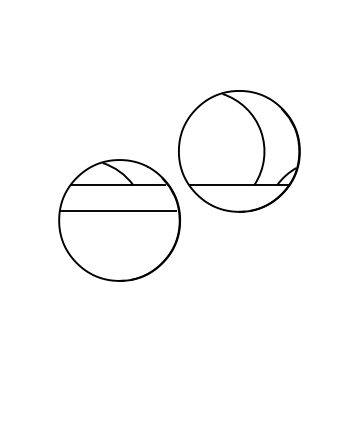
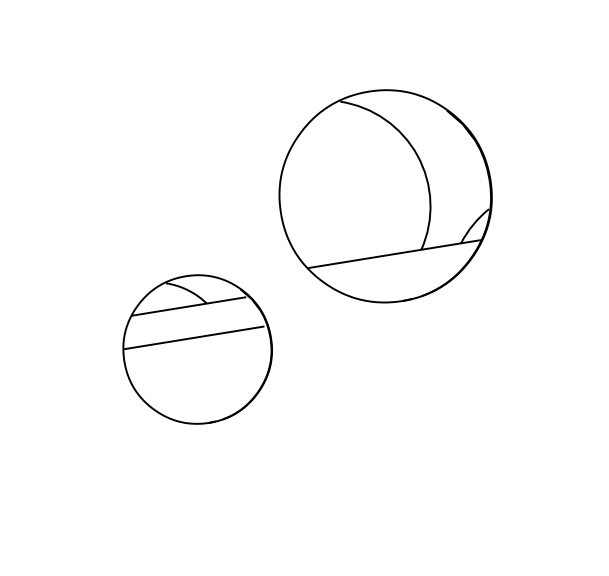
part: (119, 220) -> (197, 349), size x0.7

